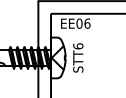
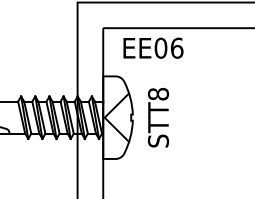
text: (78, 46) -> (158, 94), STT6 -> STT8

